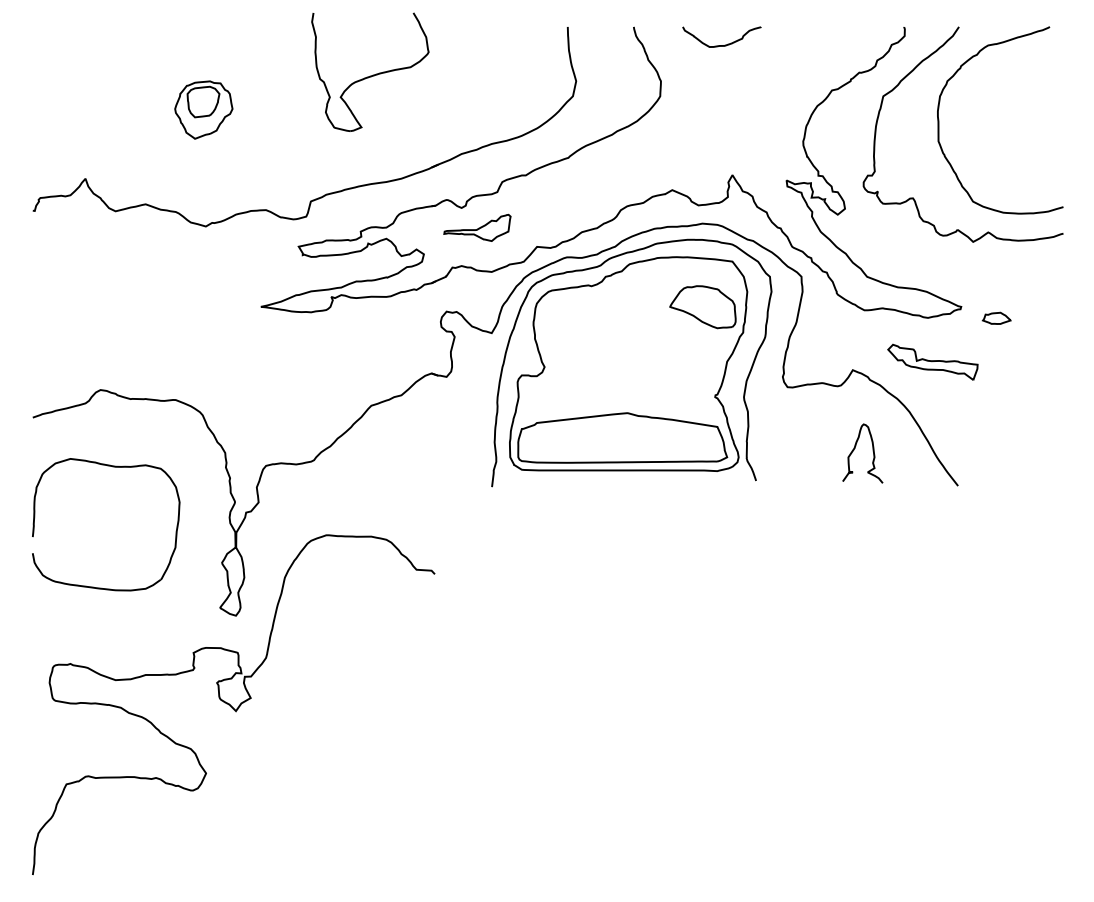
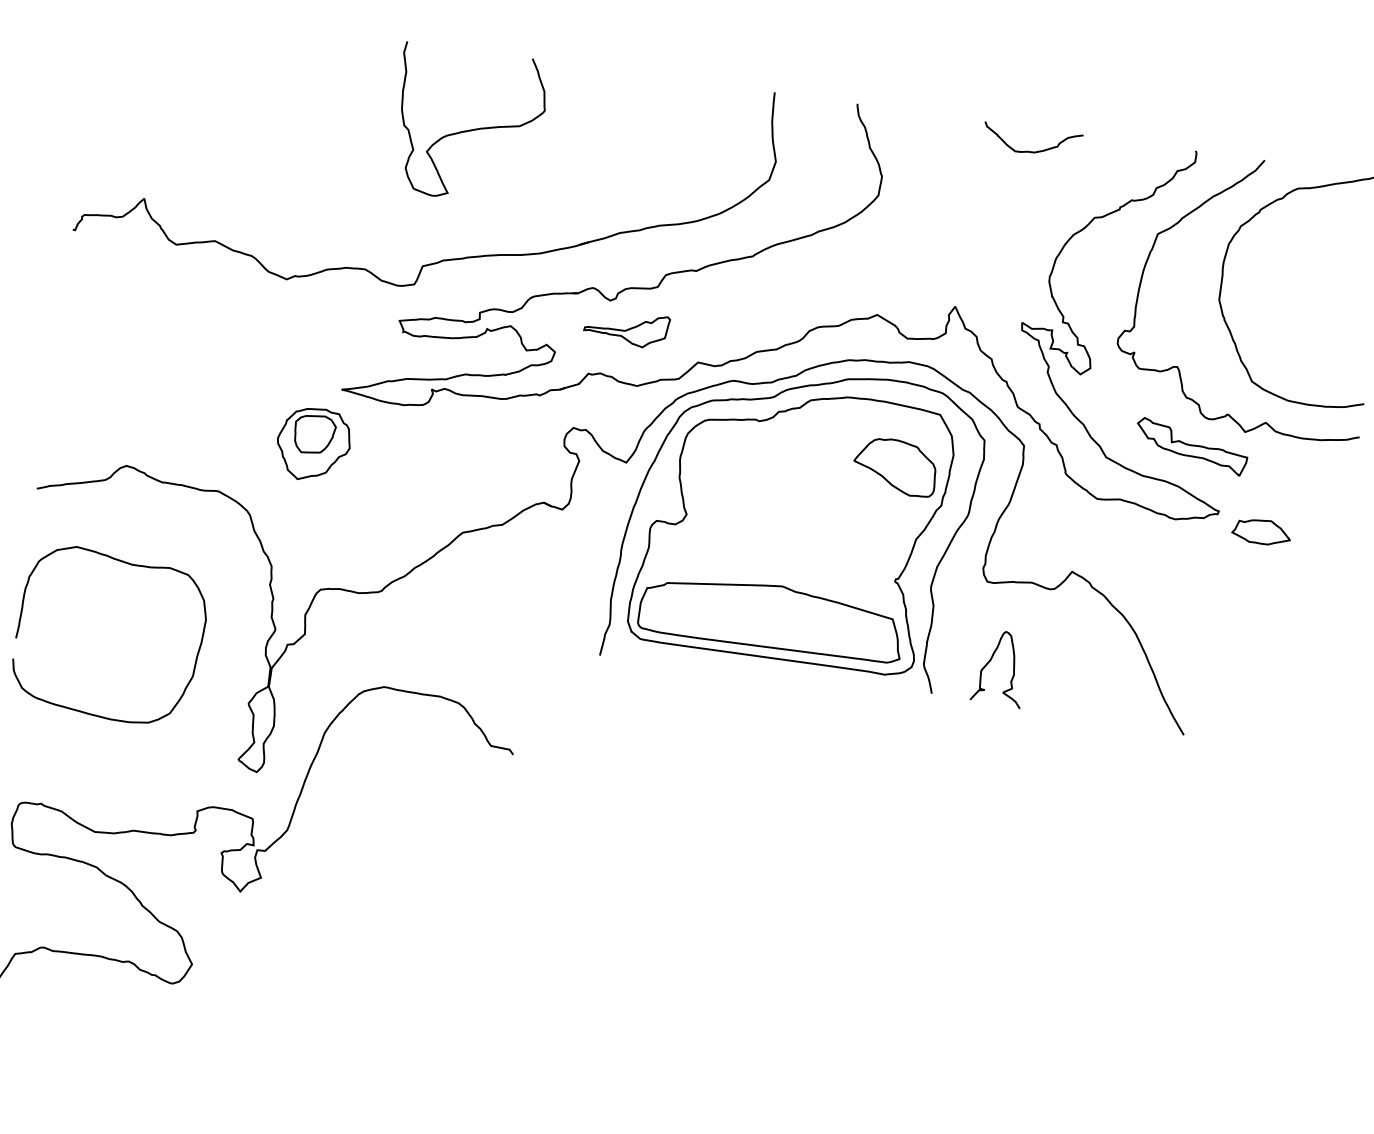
curve: (725, 44) -> (1035, 150), moved
part: (370, 71) -> (468, 124), moved
part: (203, 109) -> (313, 443), moved
part: (996, 318) -> (1261, 532), size x1.67
part: (932, 361) -> (1191, 445), moved
curve: (854, 450) -> (990, 662), moved

